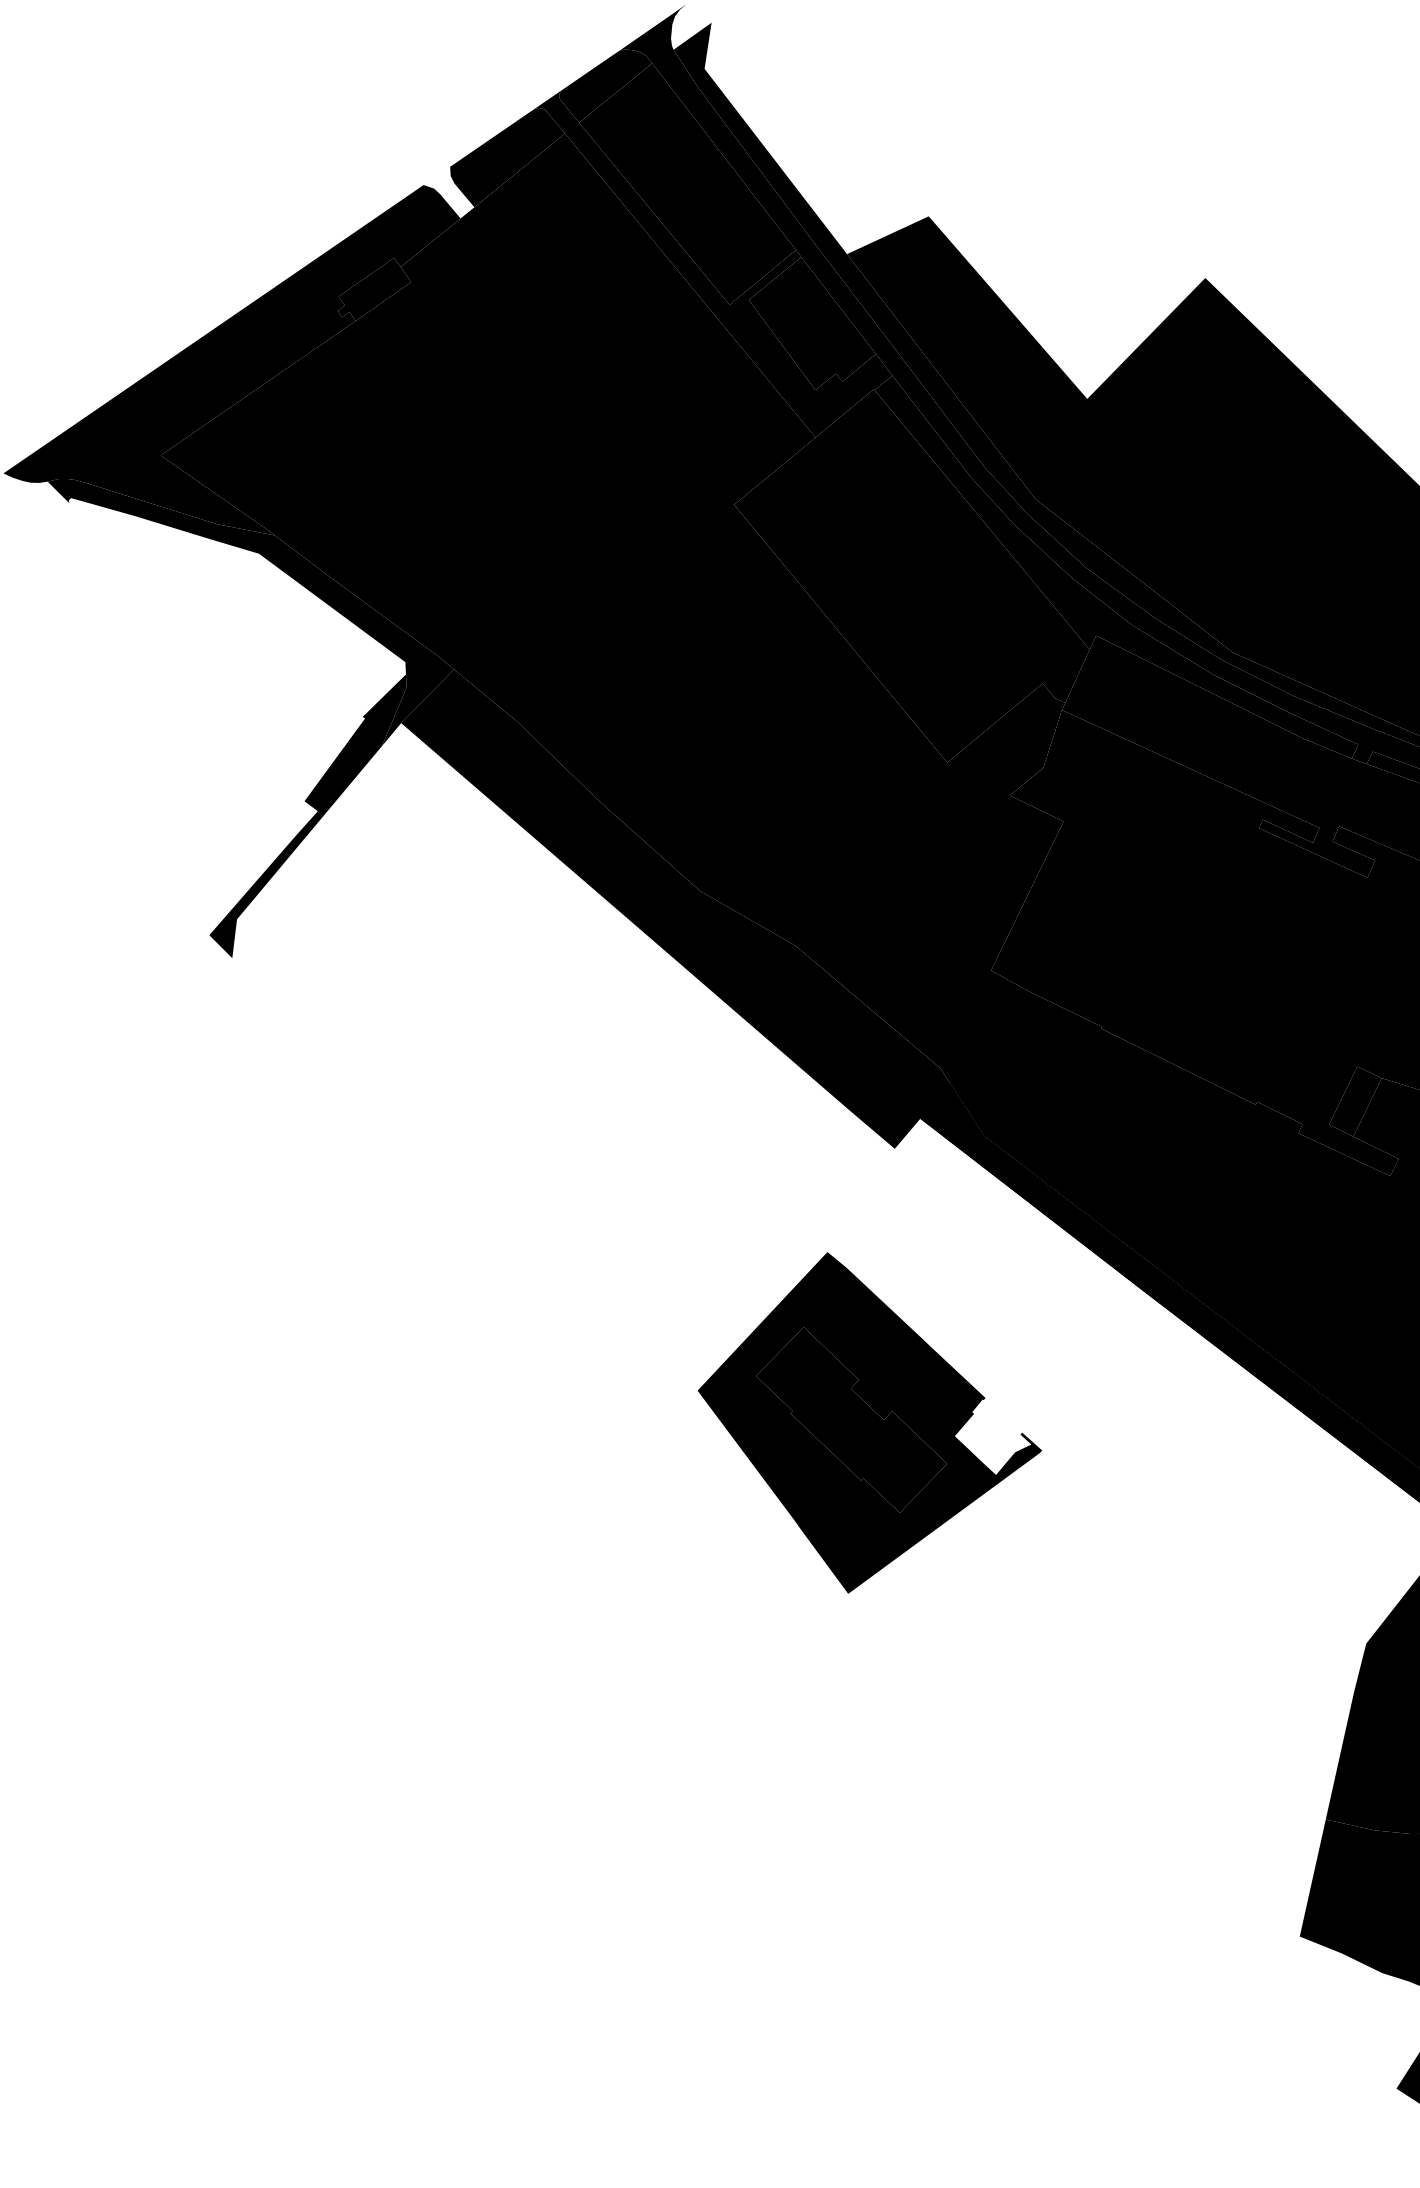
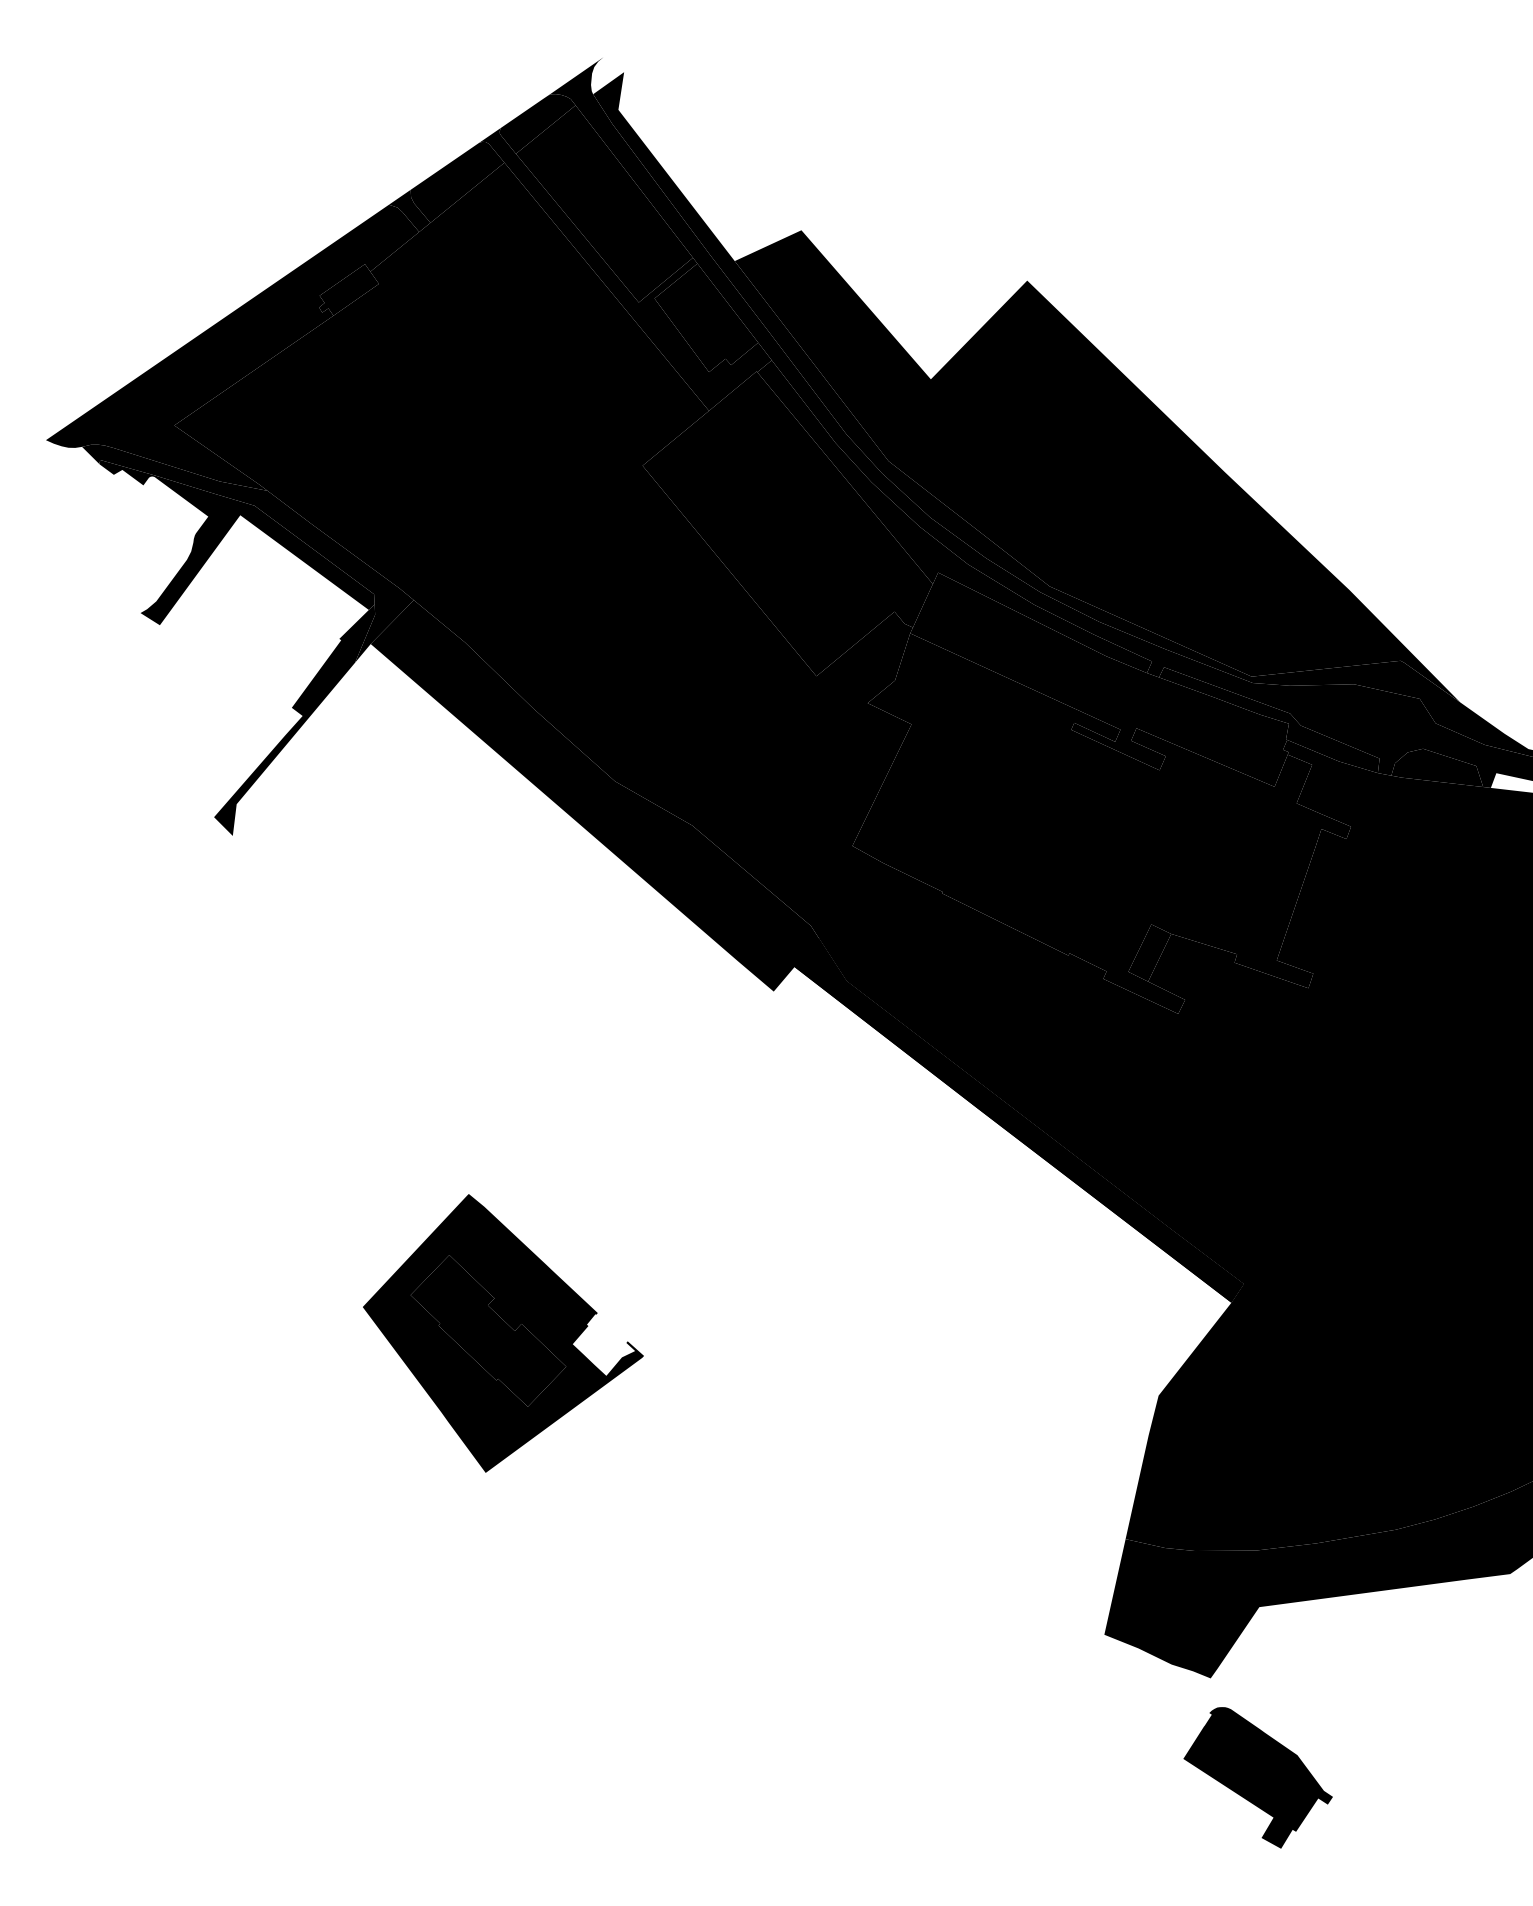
fill: (448, 192) -> (409, 210), added
fill: (236, 598) -> (236, 542), added
part: (870, 1423) -> (503, 1333), moved

